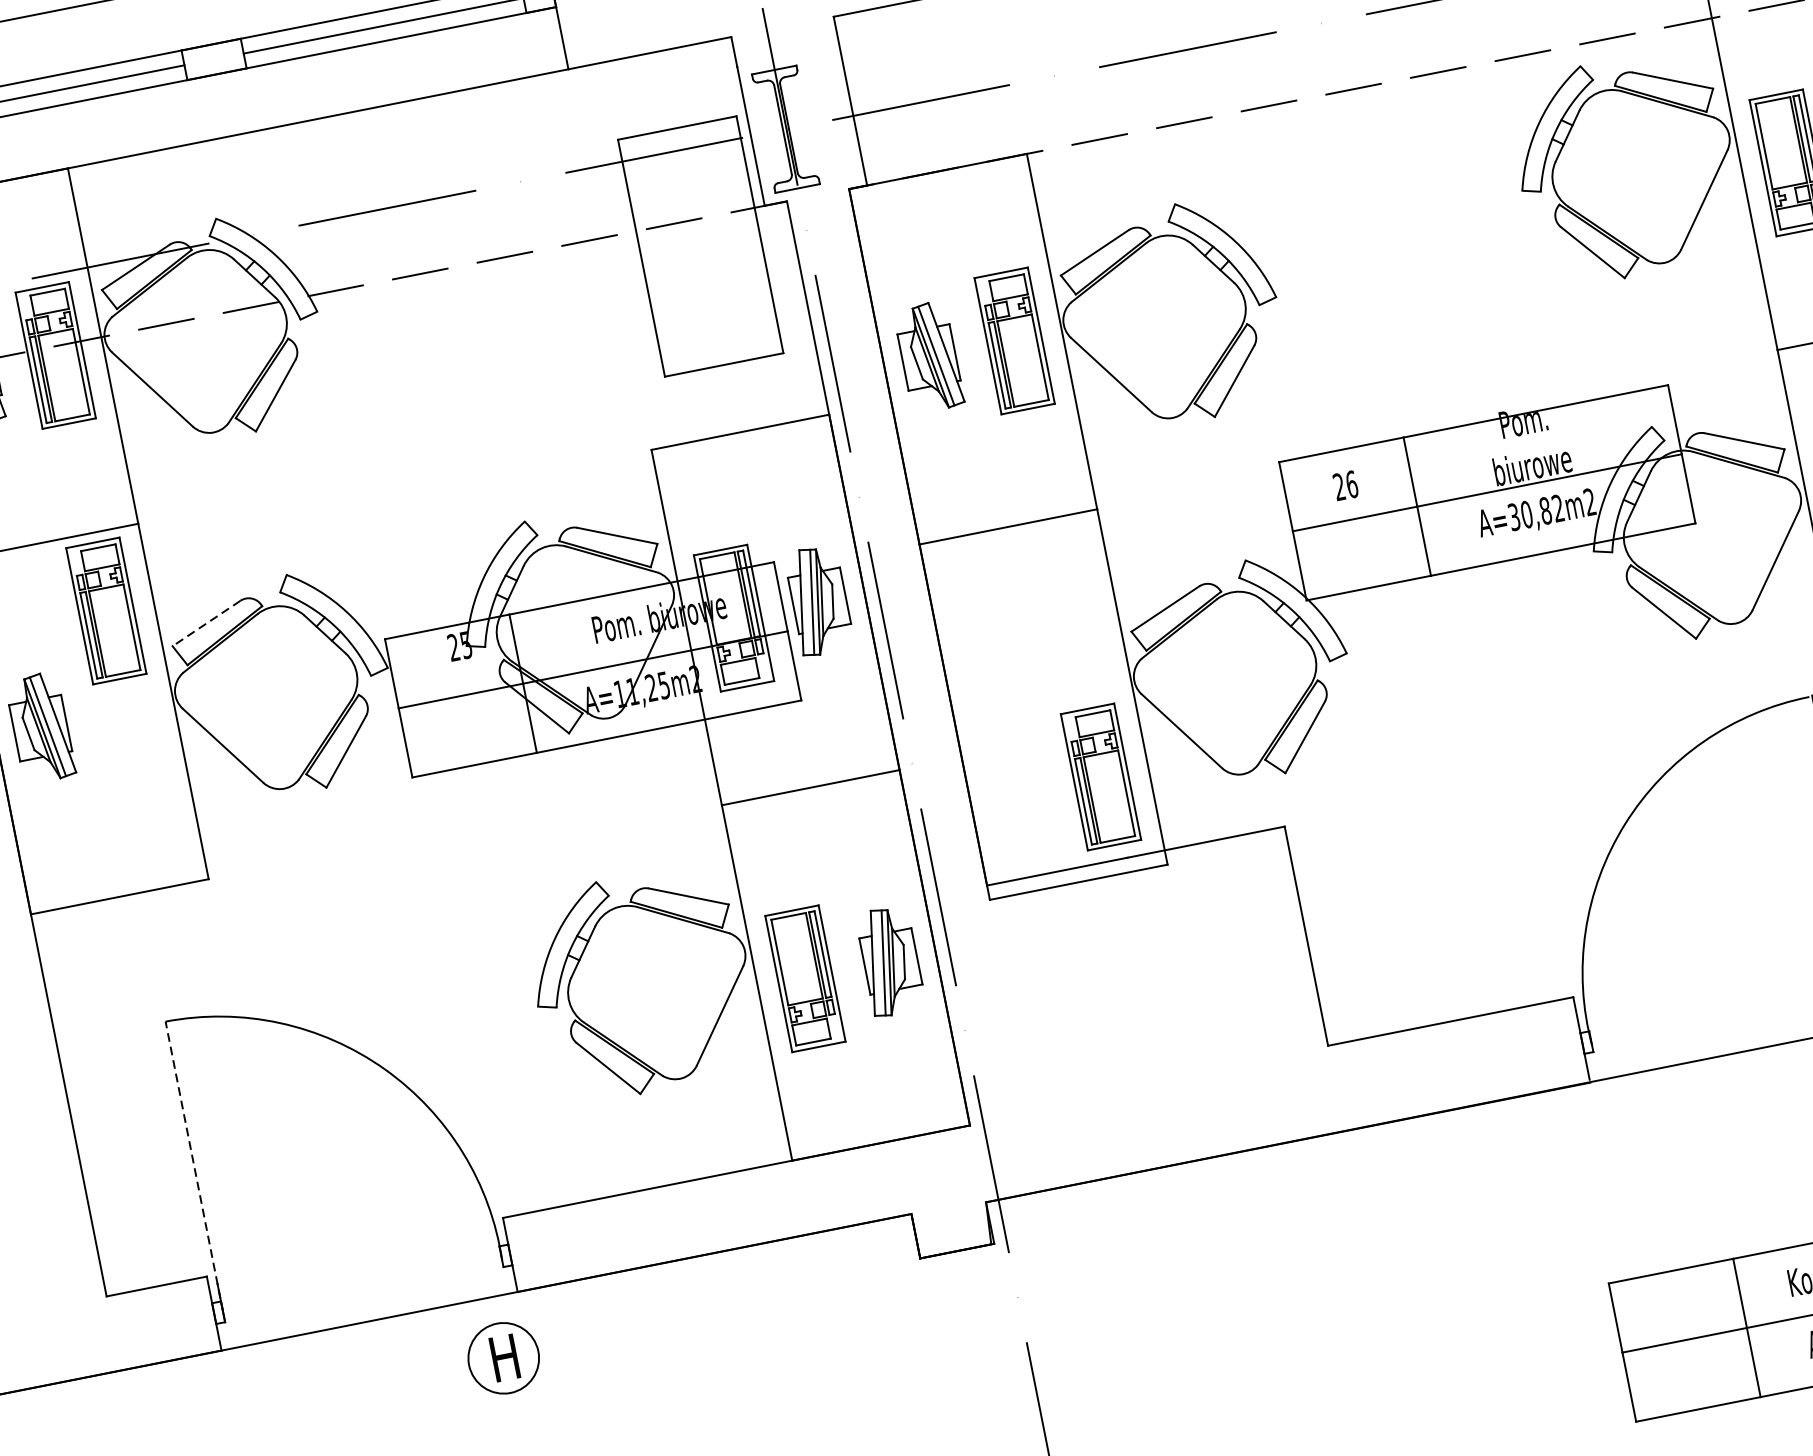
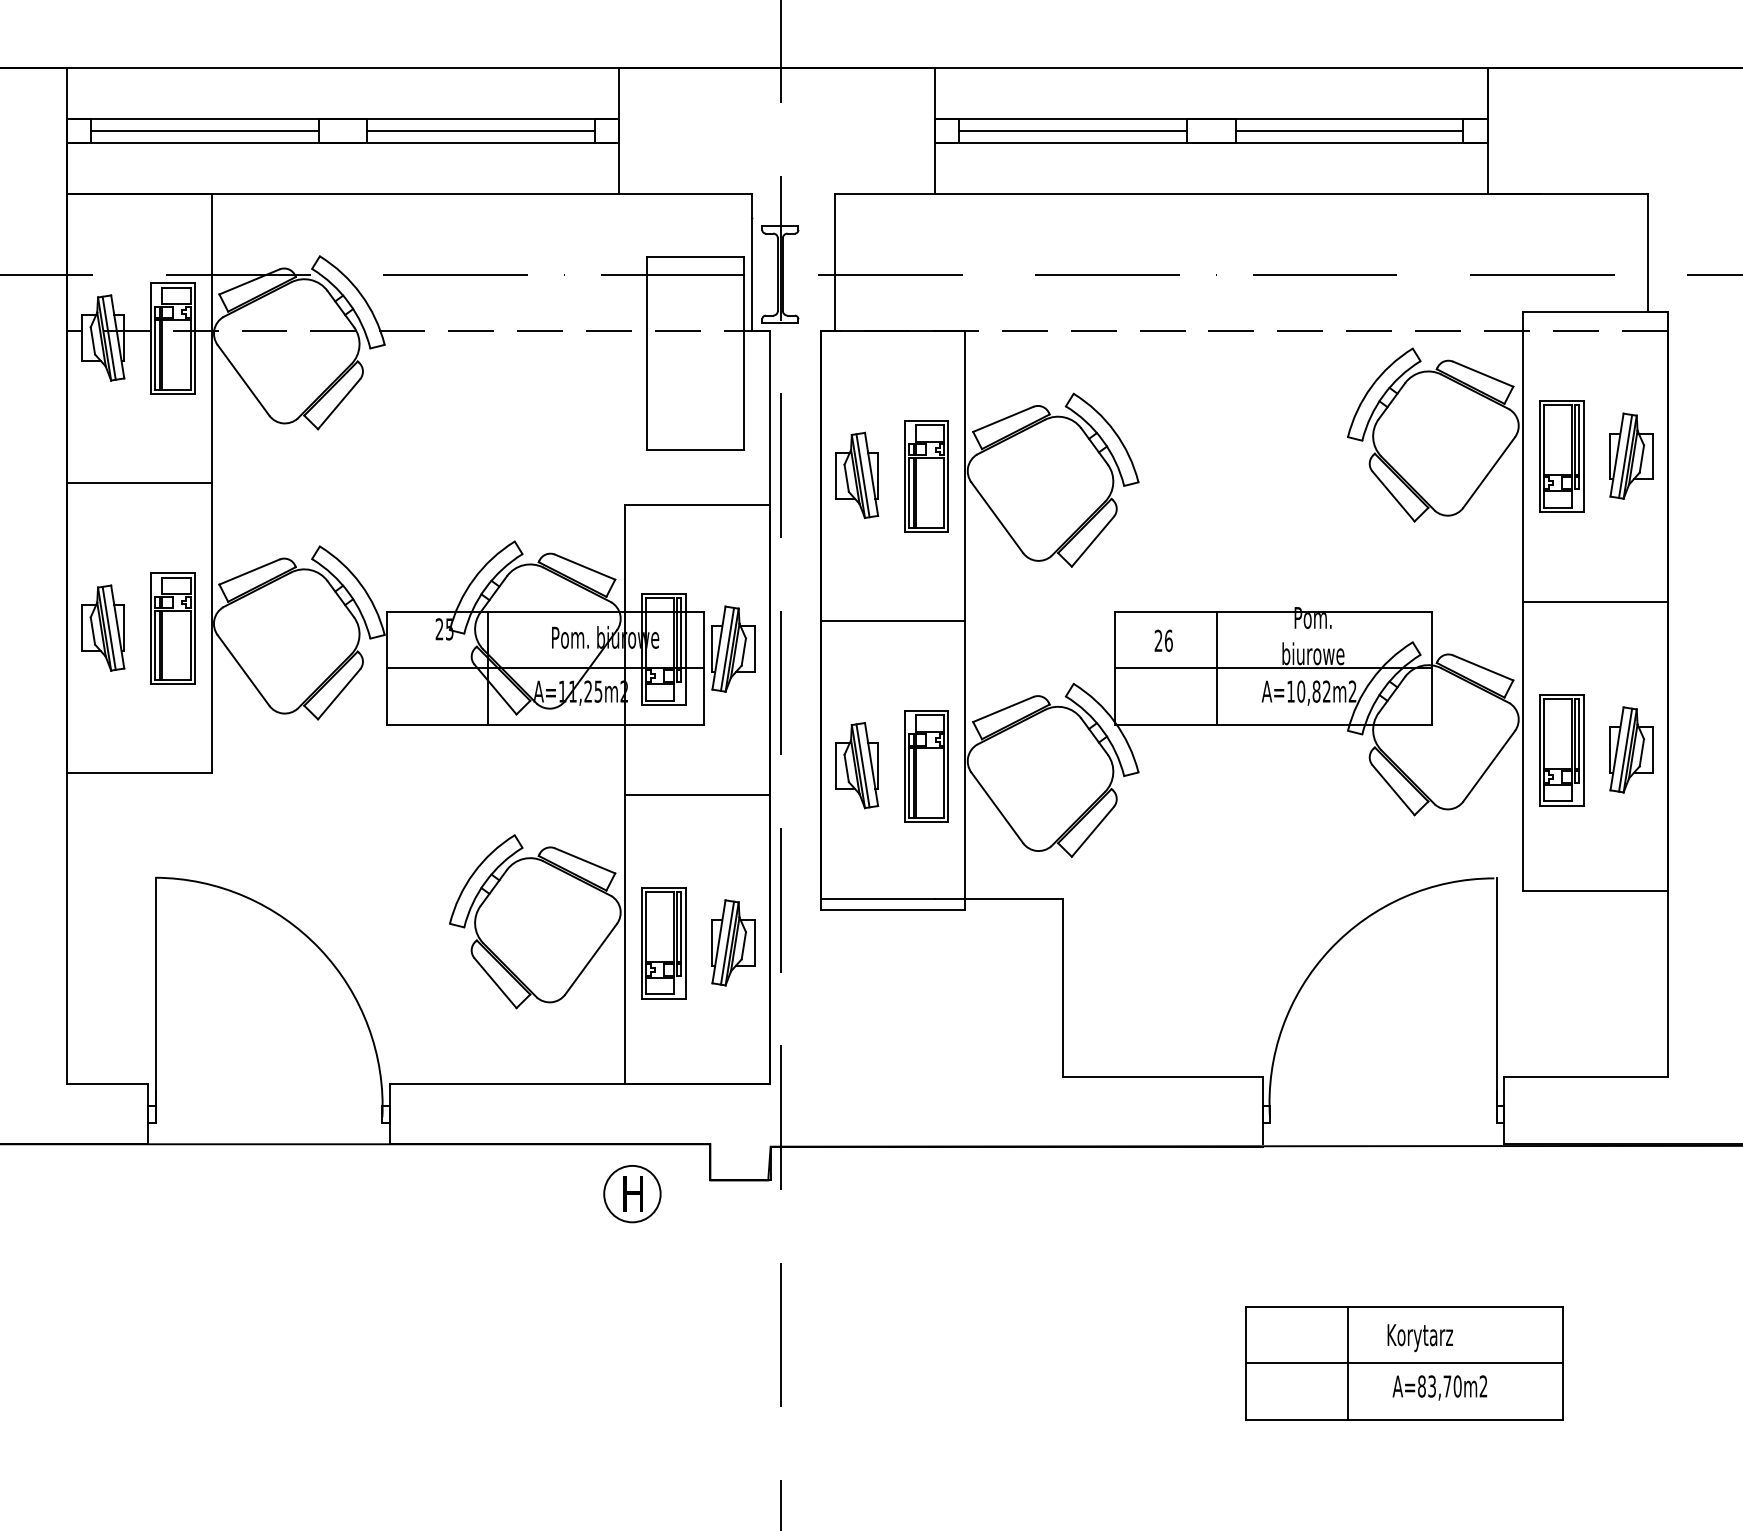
text: (1513, 517) -> (1290, 691), A=30,82m2 -> A=10,82m2
part: (105, 610) -> (172, 628), moved
line: (206, 624) -> (249, 572), dashed -> solid
part: (1000, 713) -> (857, 765), added
part: (1100, 777) -> (926, 766), moved
line: (194, 1166) -> (155, 995), dashed -> solid
part: (503, 1358) -> (632, 1194), moved

